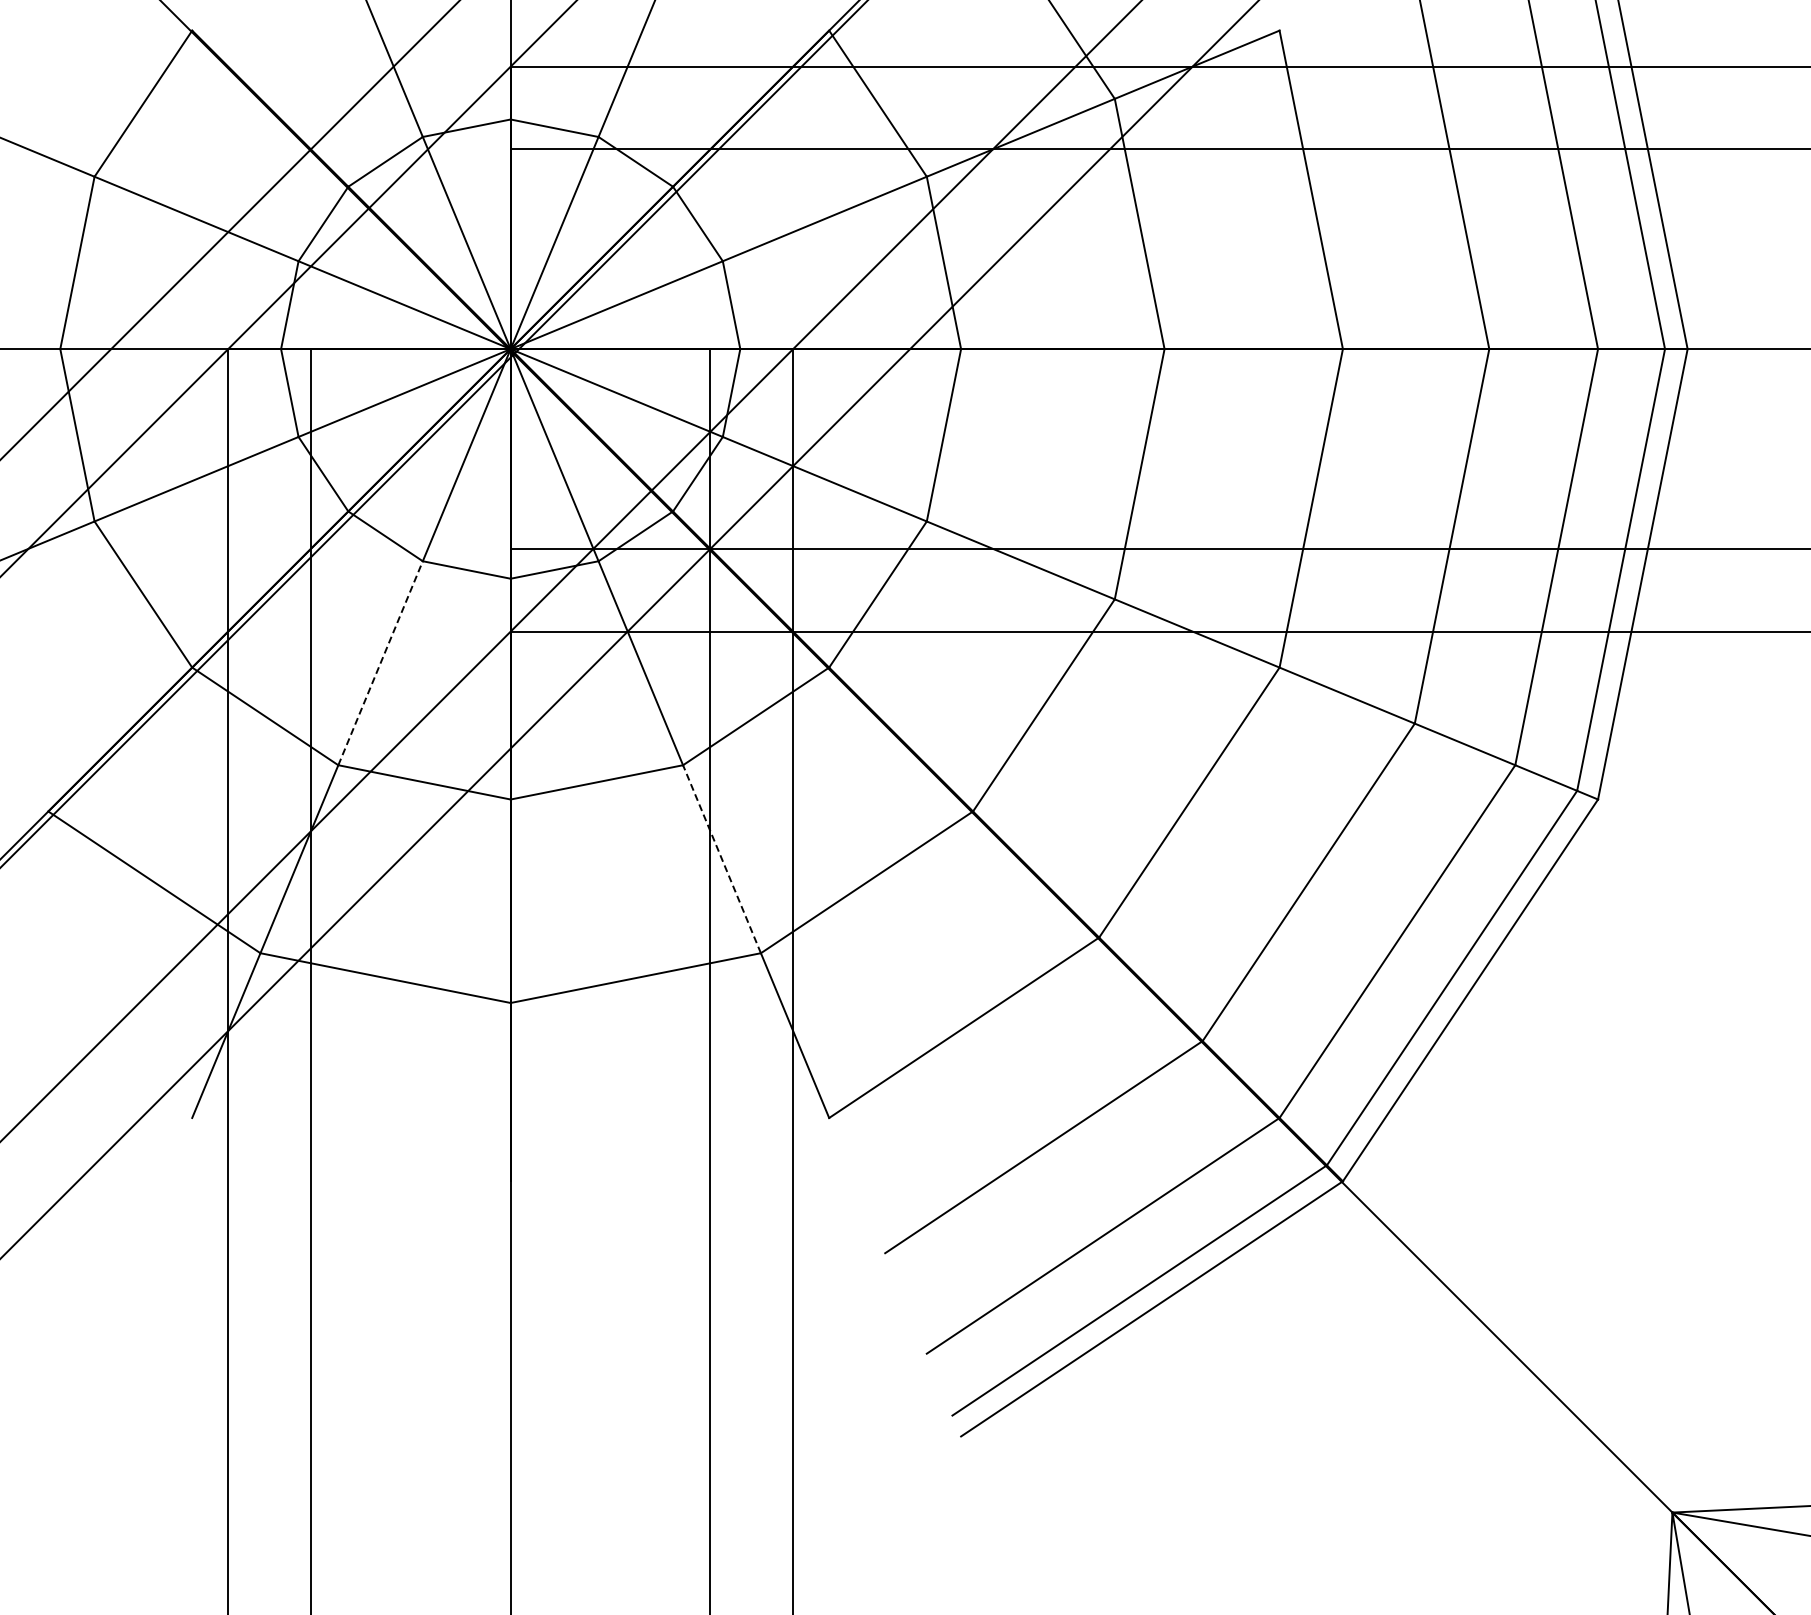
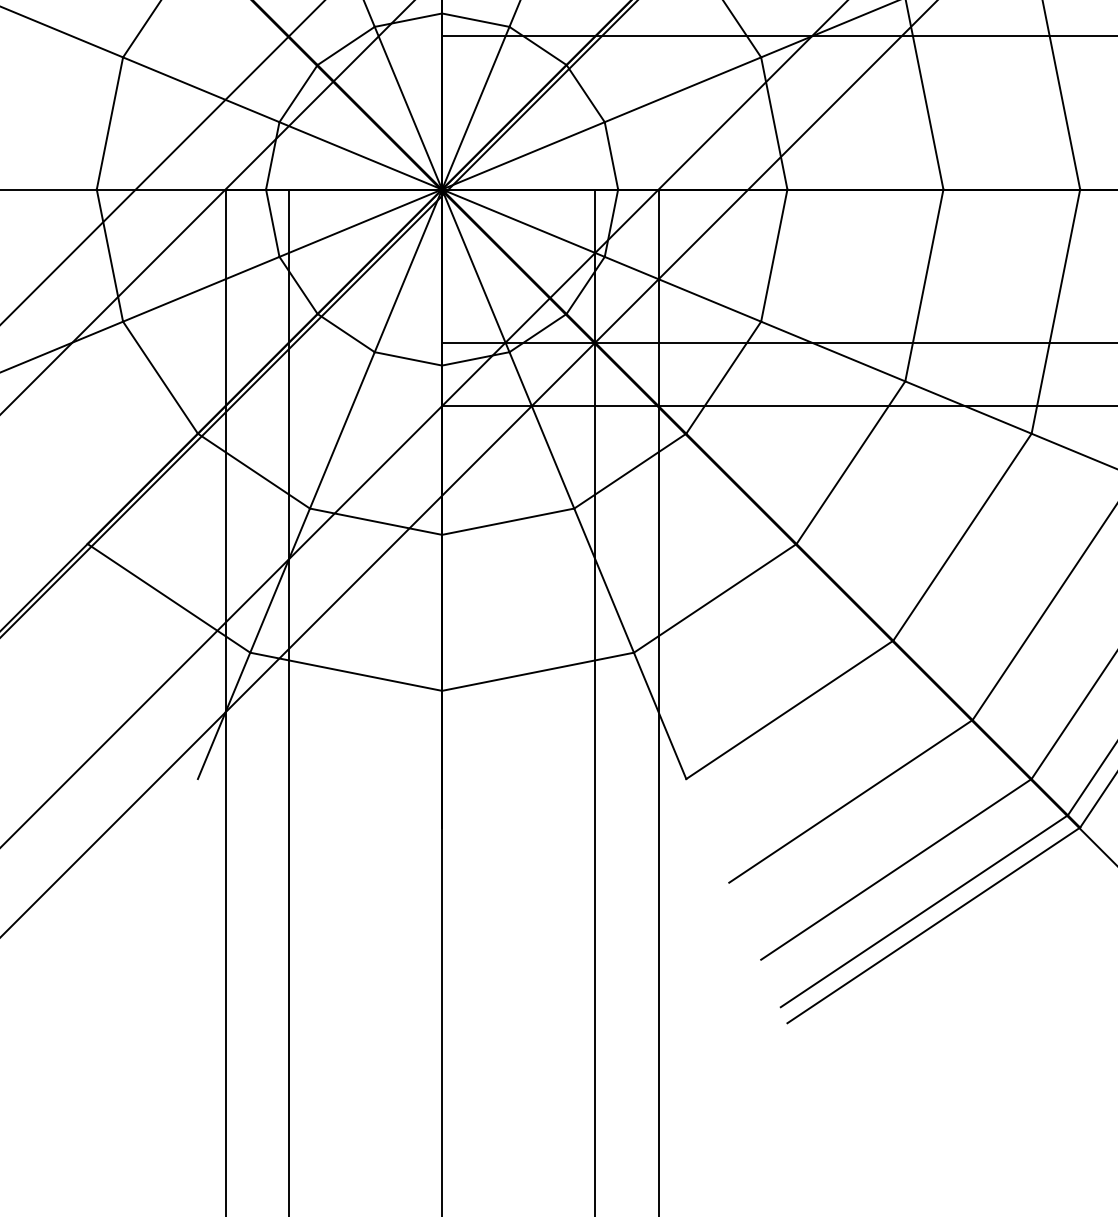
line: (380, 662) -> (342, 429), dashed -> solid
line: (722, 859) -> (604, 580), dashed -> solid

